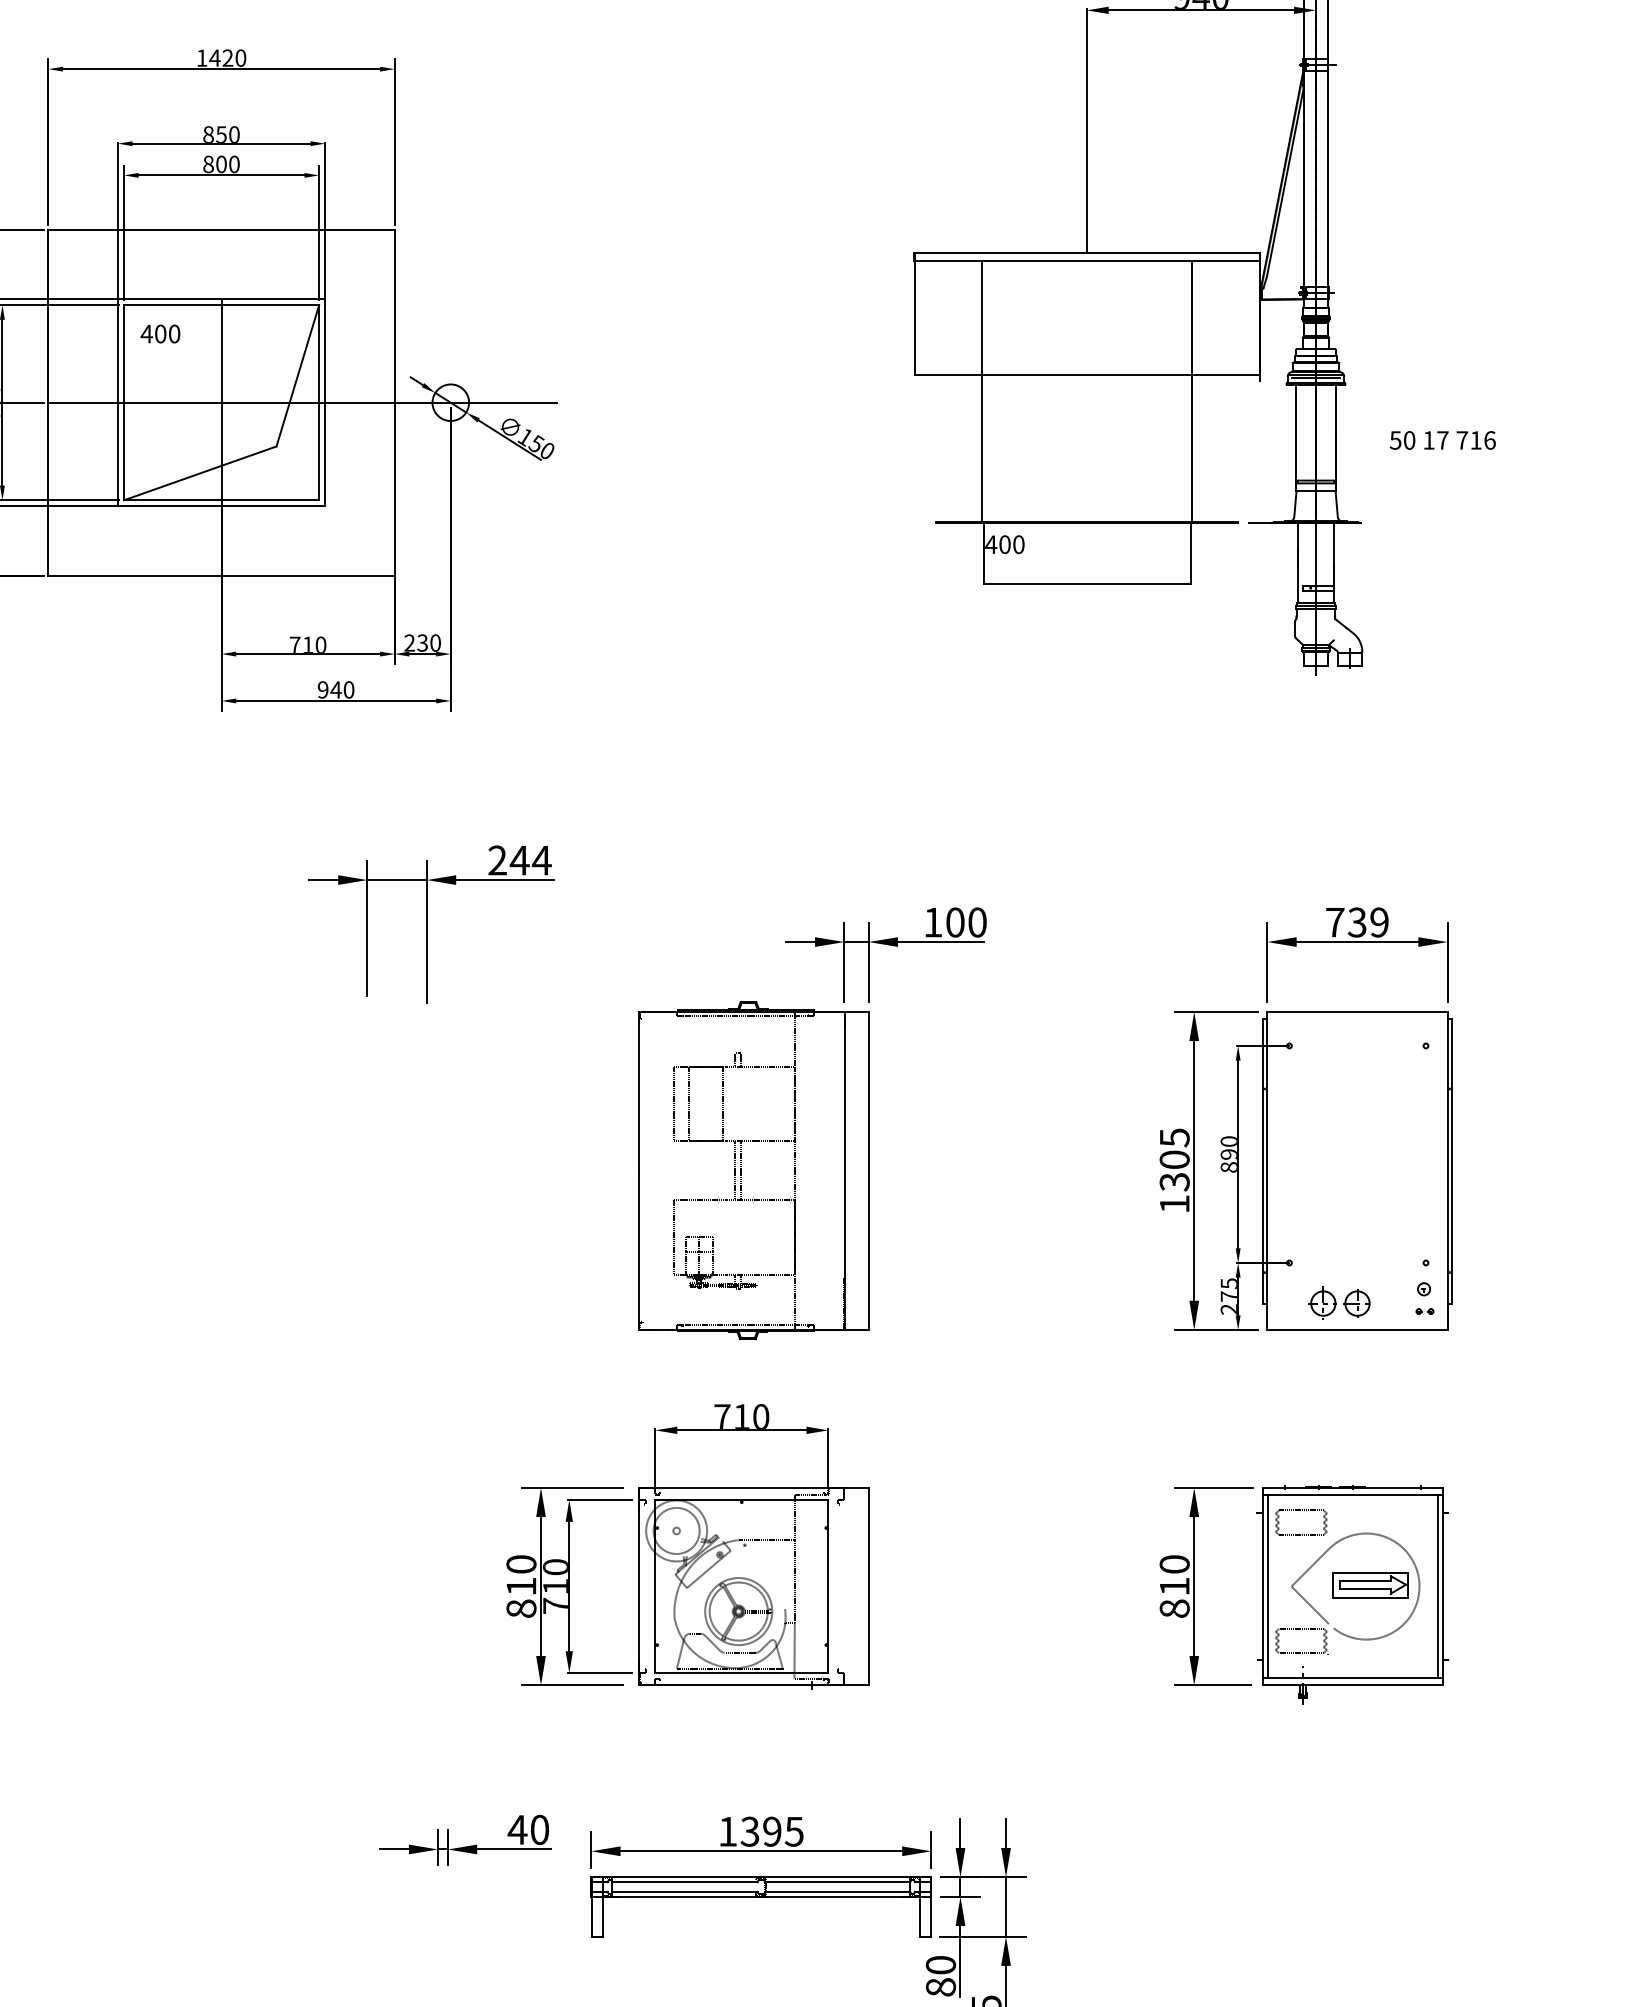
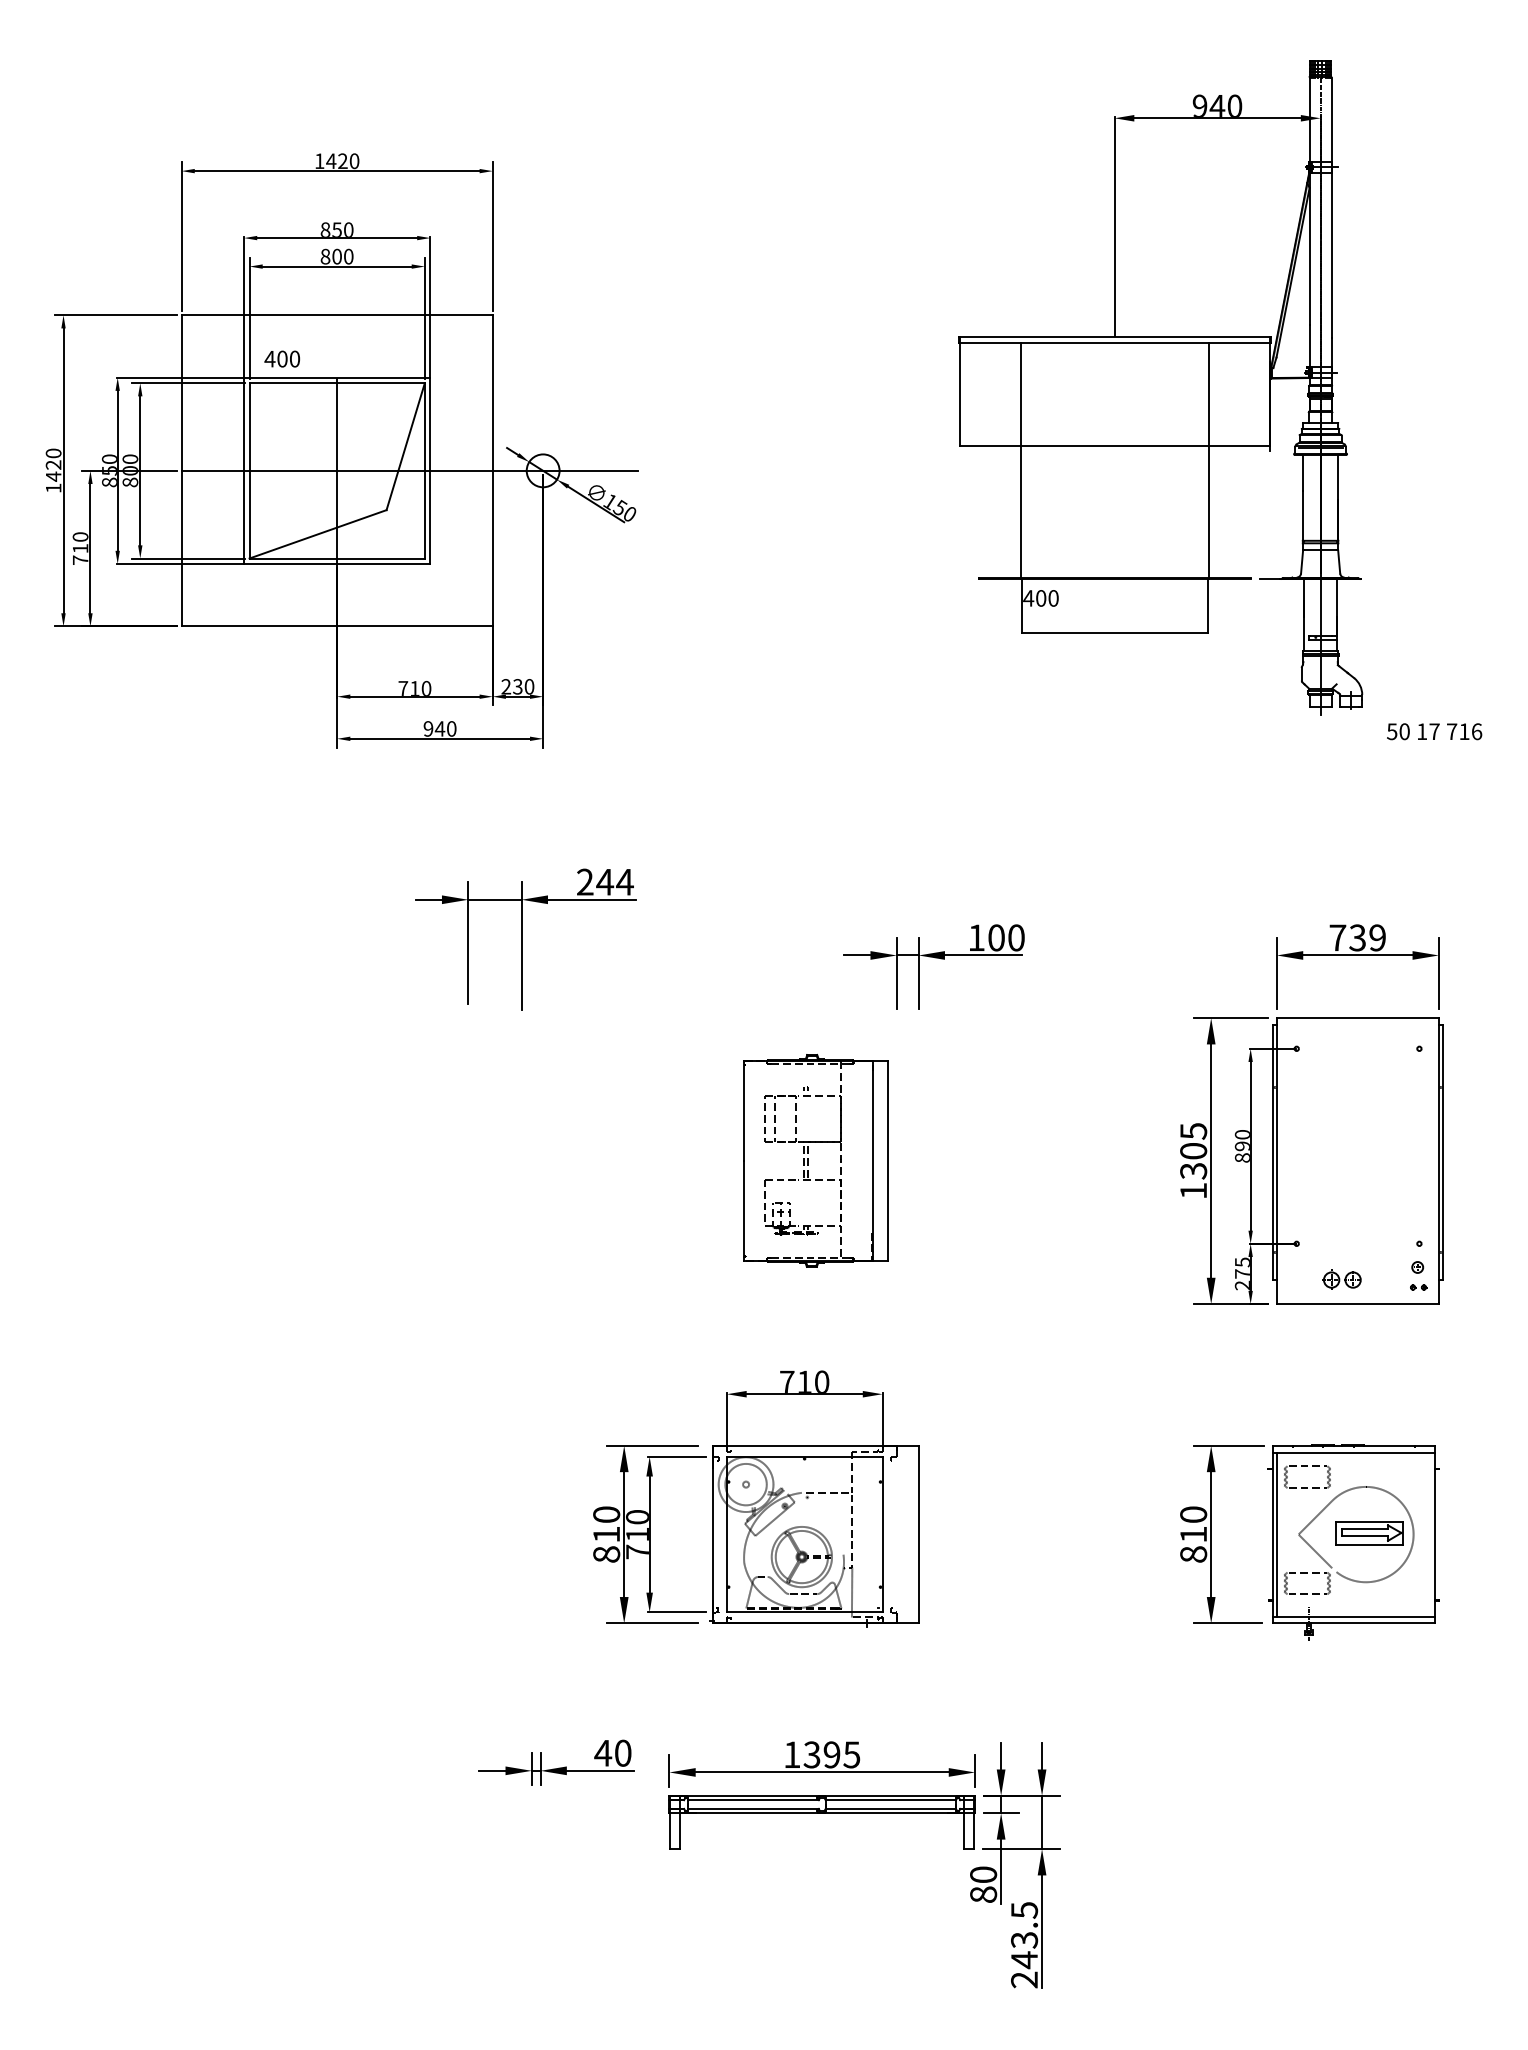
text: (159, 333) -> (281, 358), moved
text: (1442, 440) -> (1434, 731), moved
part: (753, 1170) -> (815, 1160), size x0.7
part: (1339, 1302) -> (1341, 1279), size x0.7
line: (1438, 1586) -> (1430, 1534), removed

